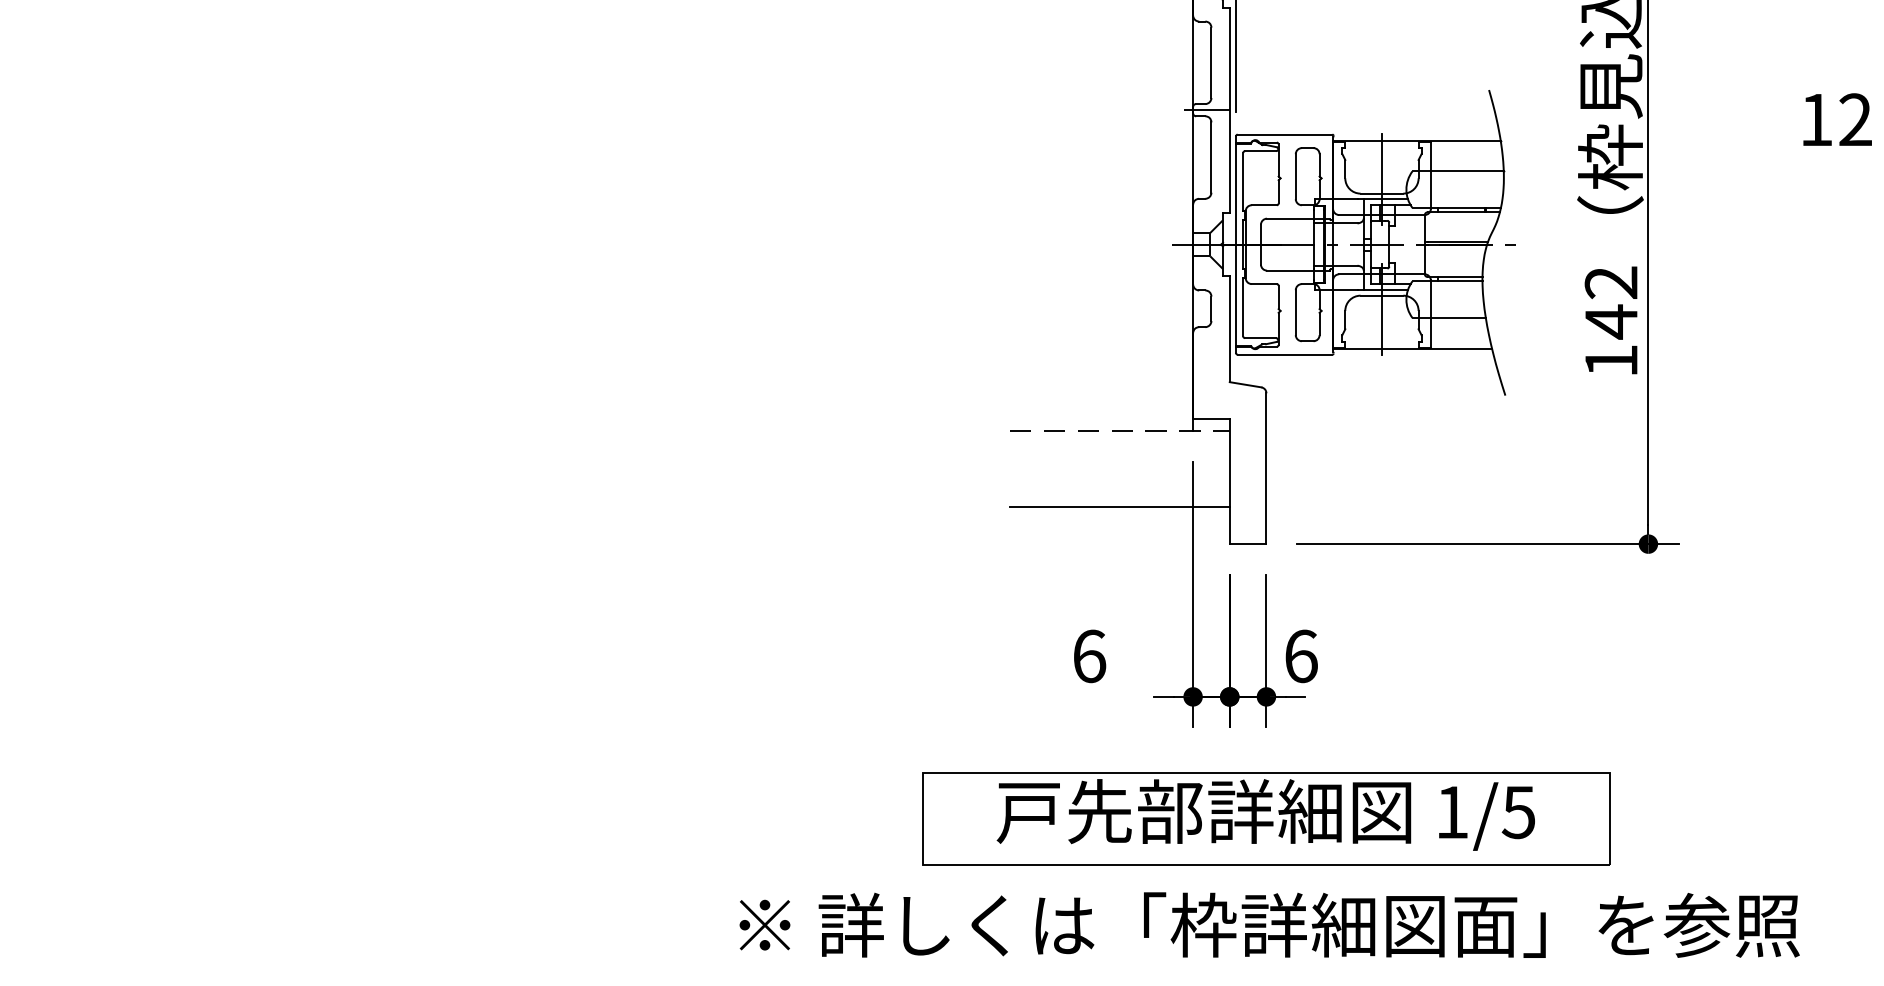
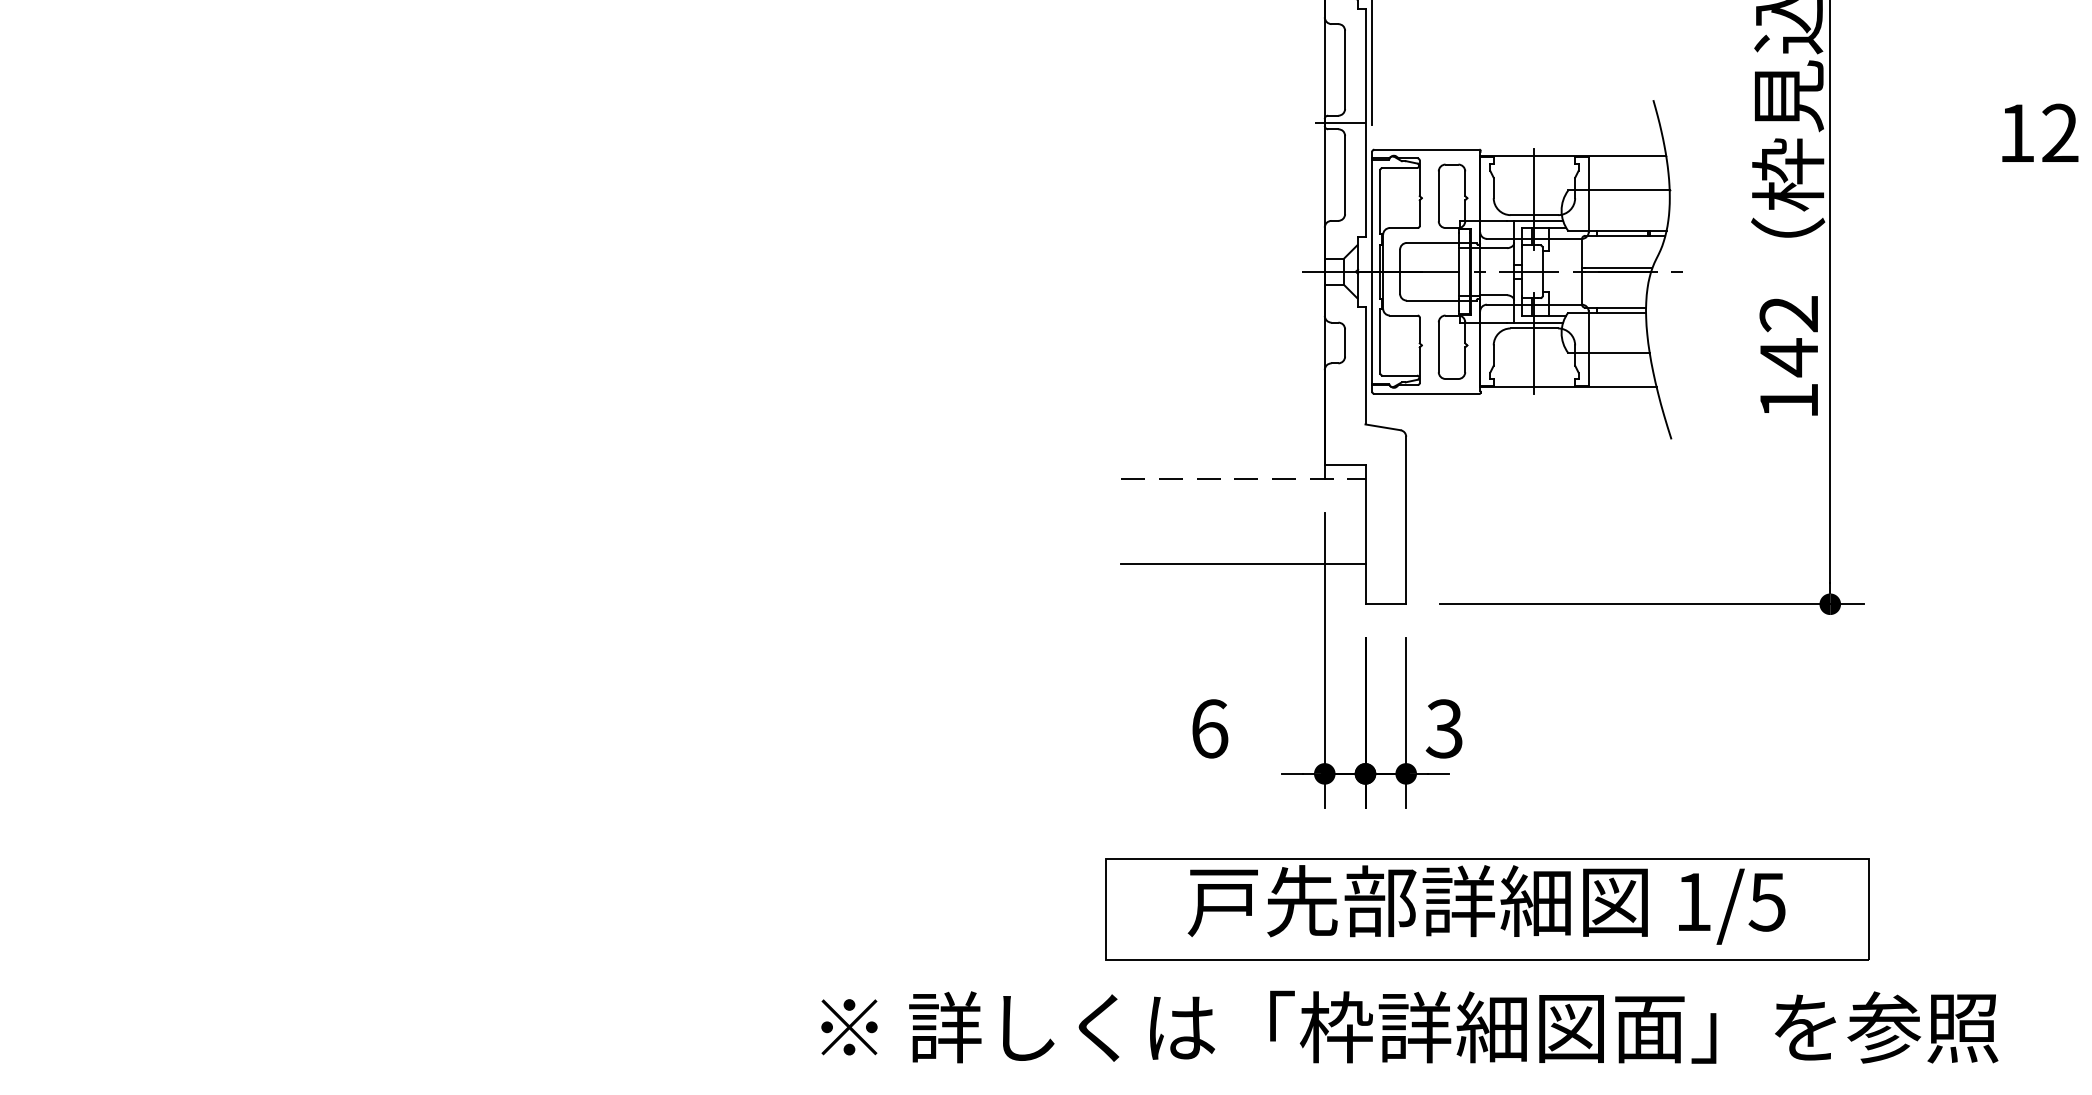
text: (1300, 656) -> (1444, 729), 6 -> 3
part: (1266, 818) -> (1487, 908), moved

